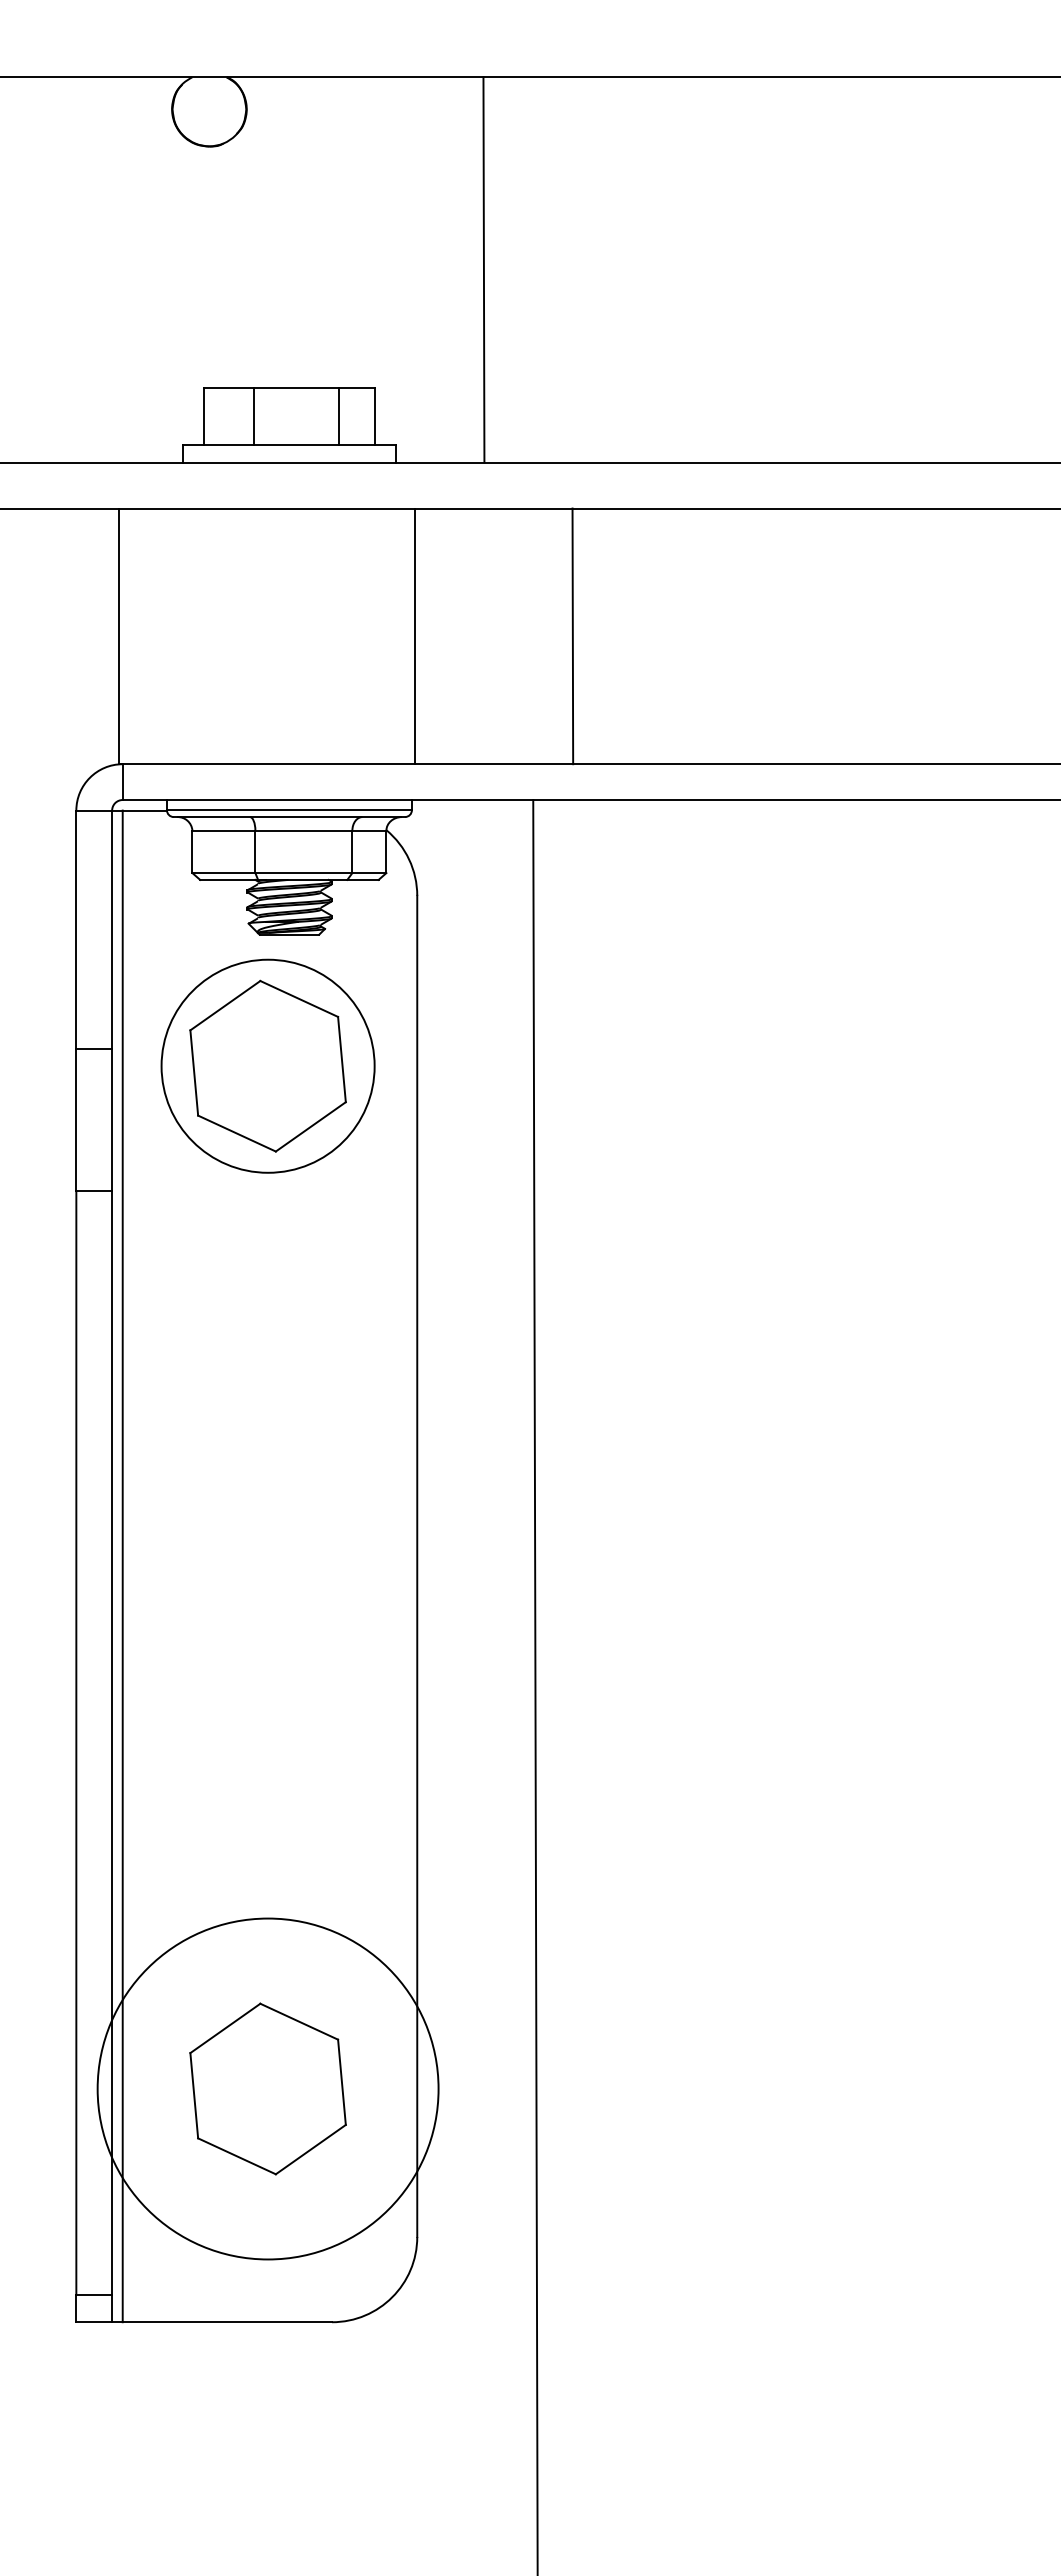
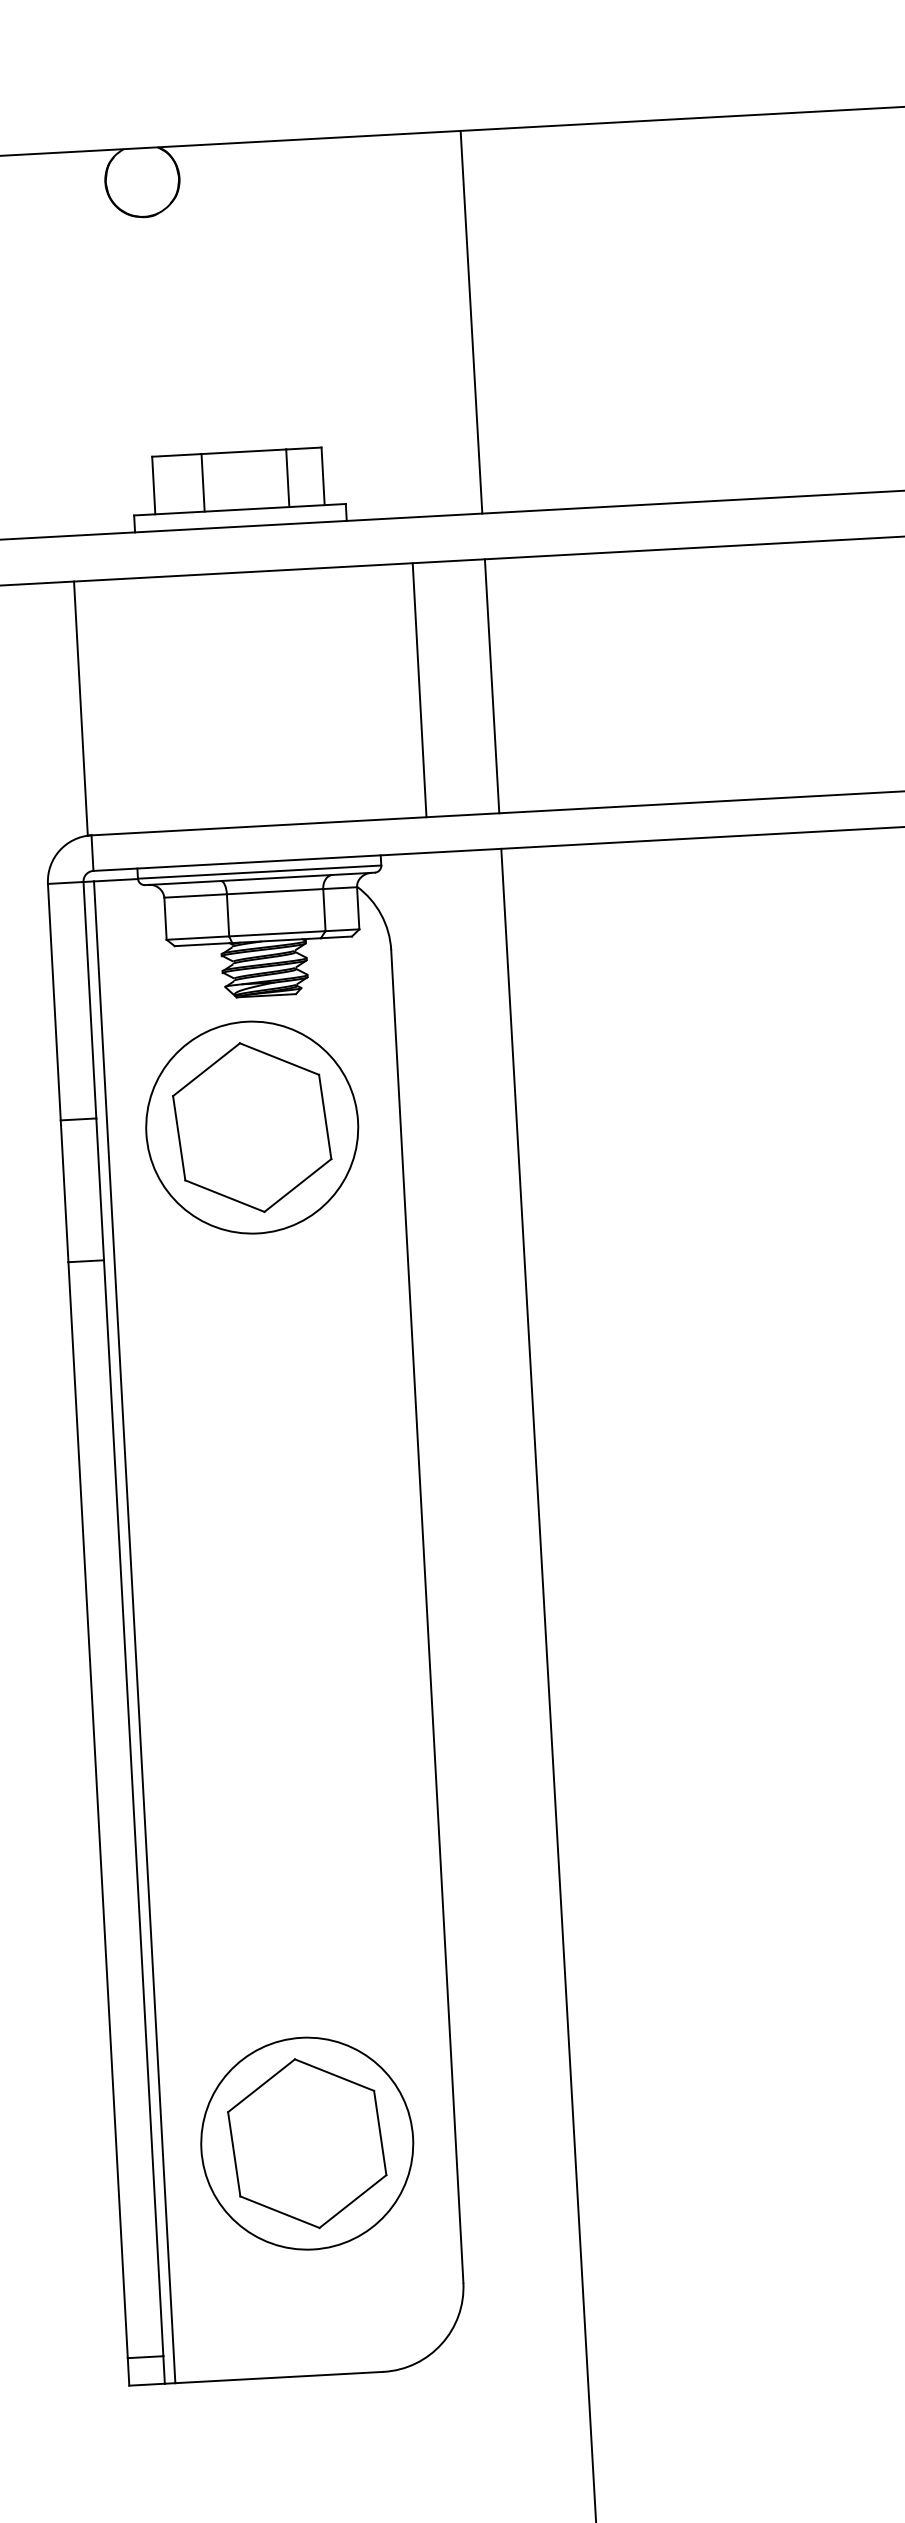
line: (483, 269) -> (471, 321), moved
line: (414, 636) -> (419, 690), moved
line: (572, 636) -> (491, 686), moved
circle: (267, 2088) -> (306, 2143), size x0.62

